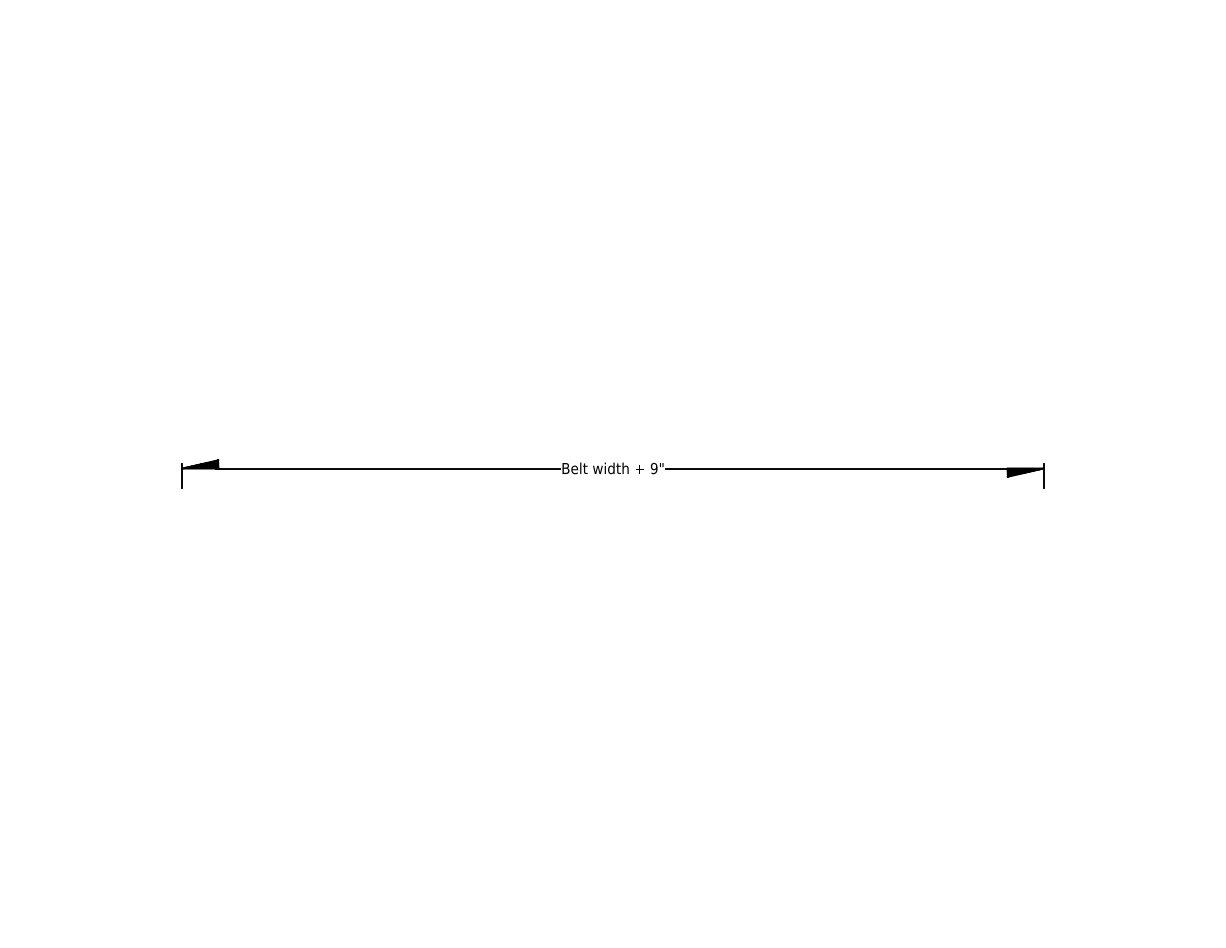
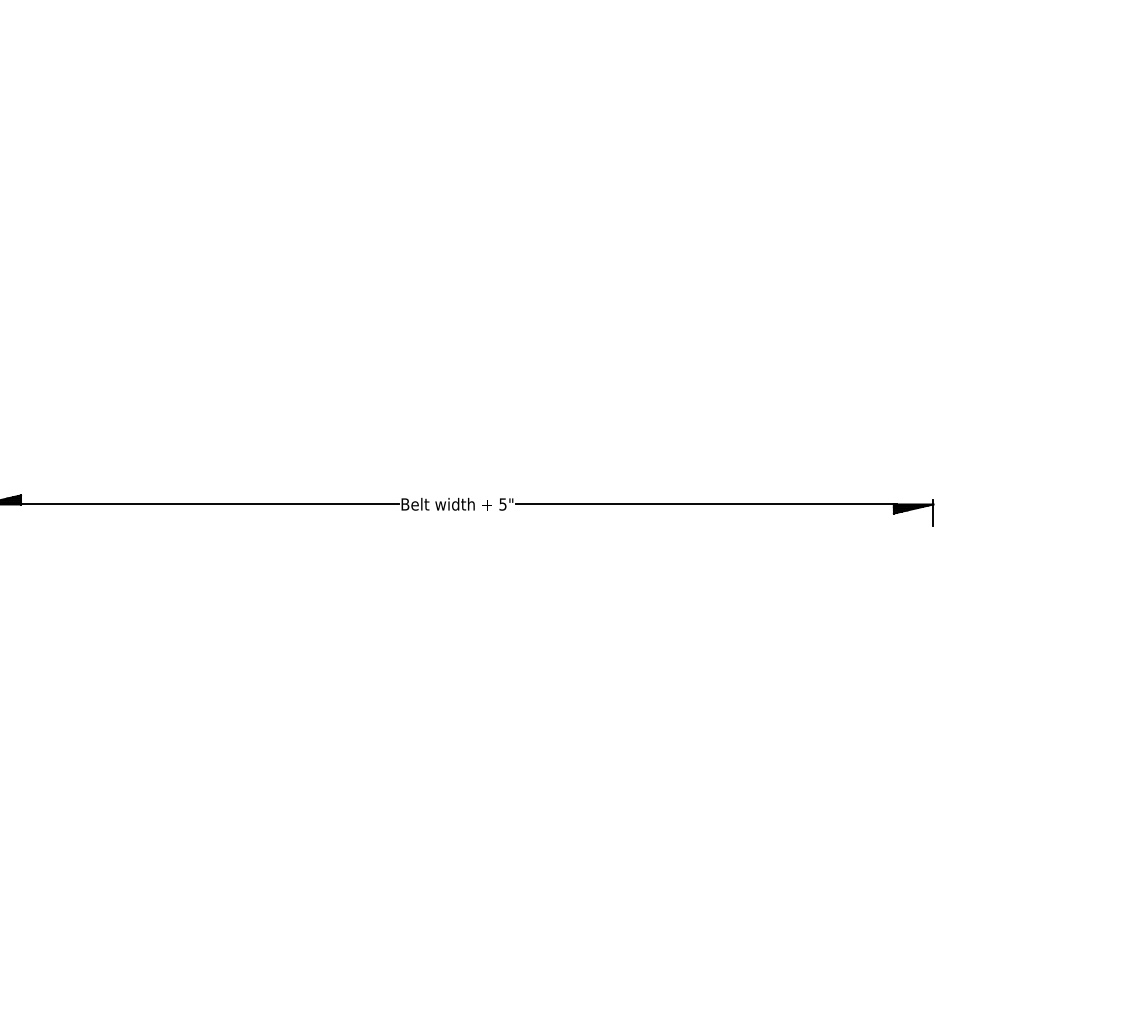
text: (653, 467) -> (502, 503), 9" -> 5"

